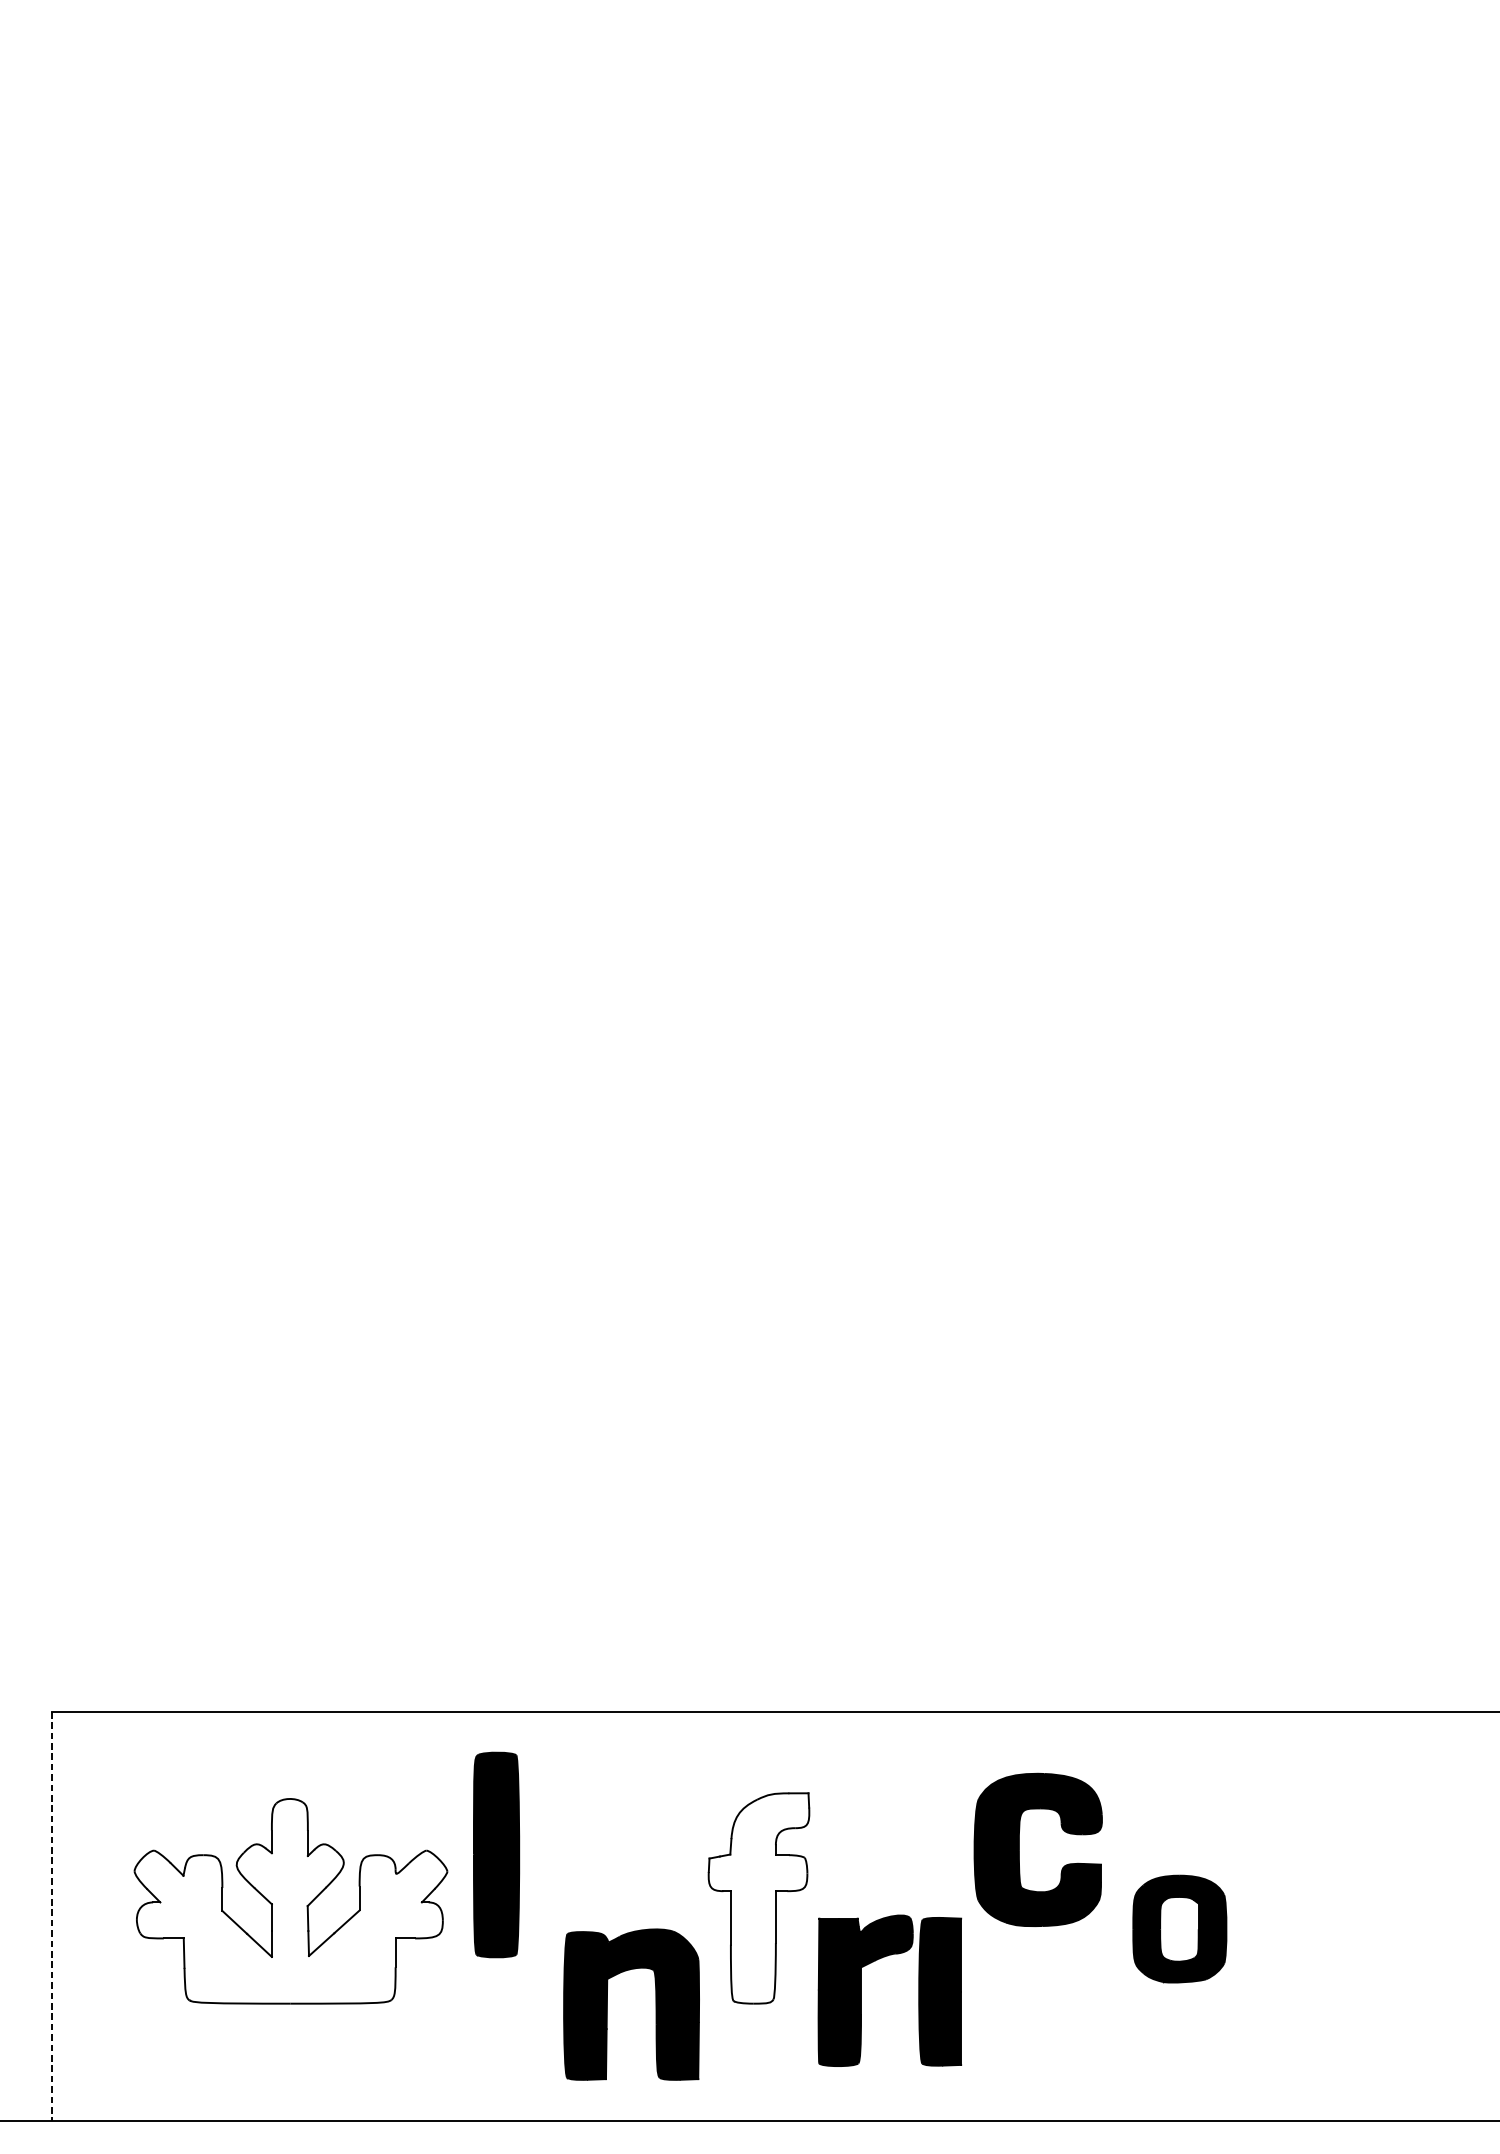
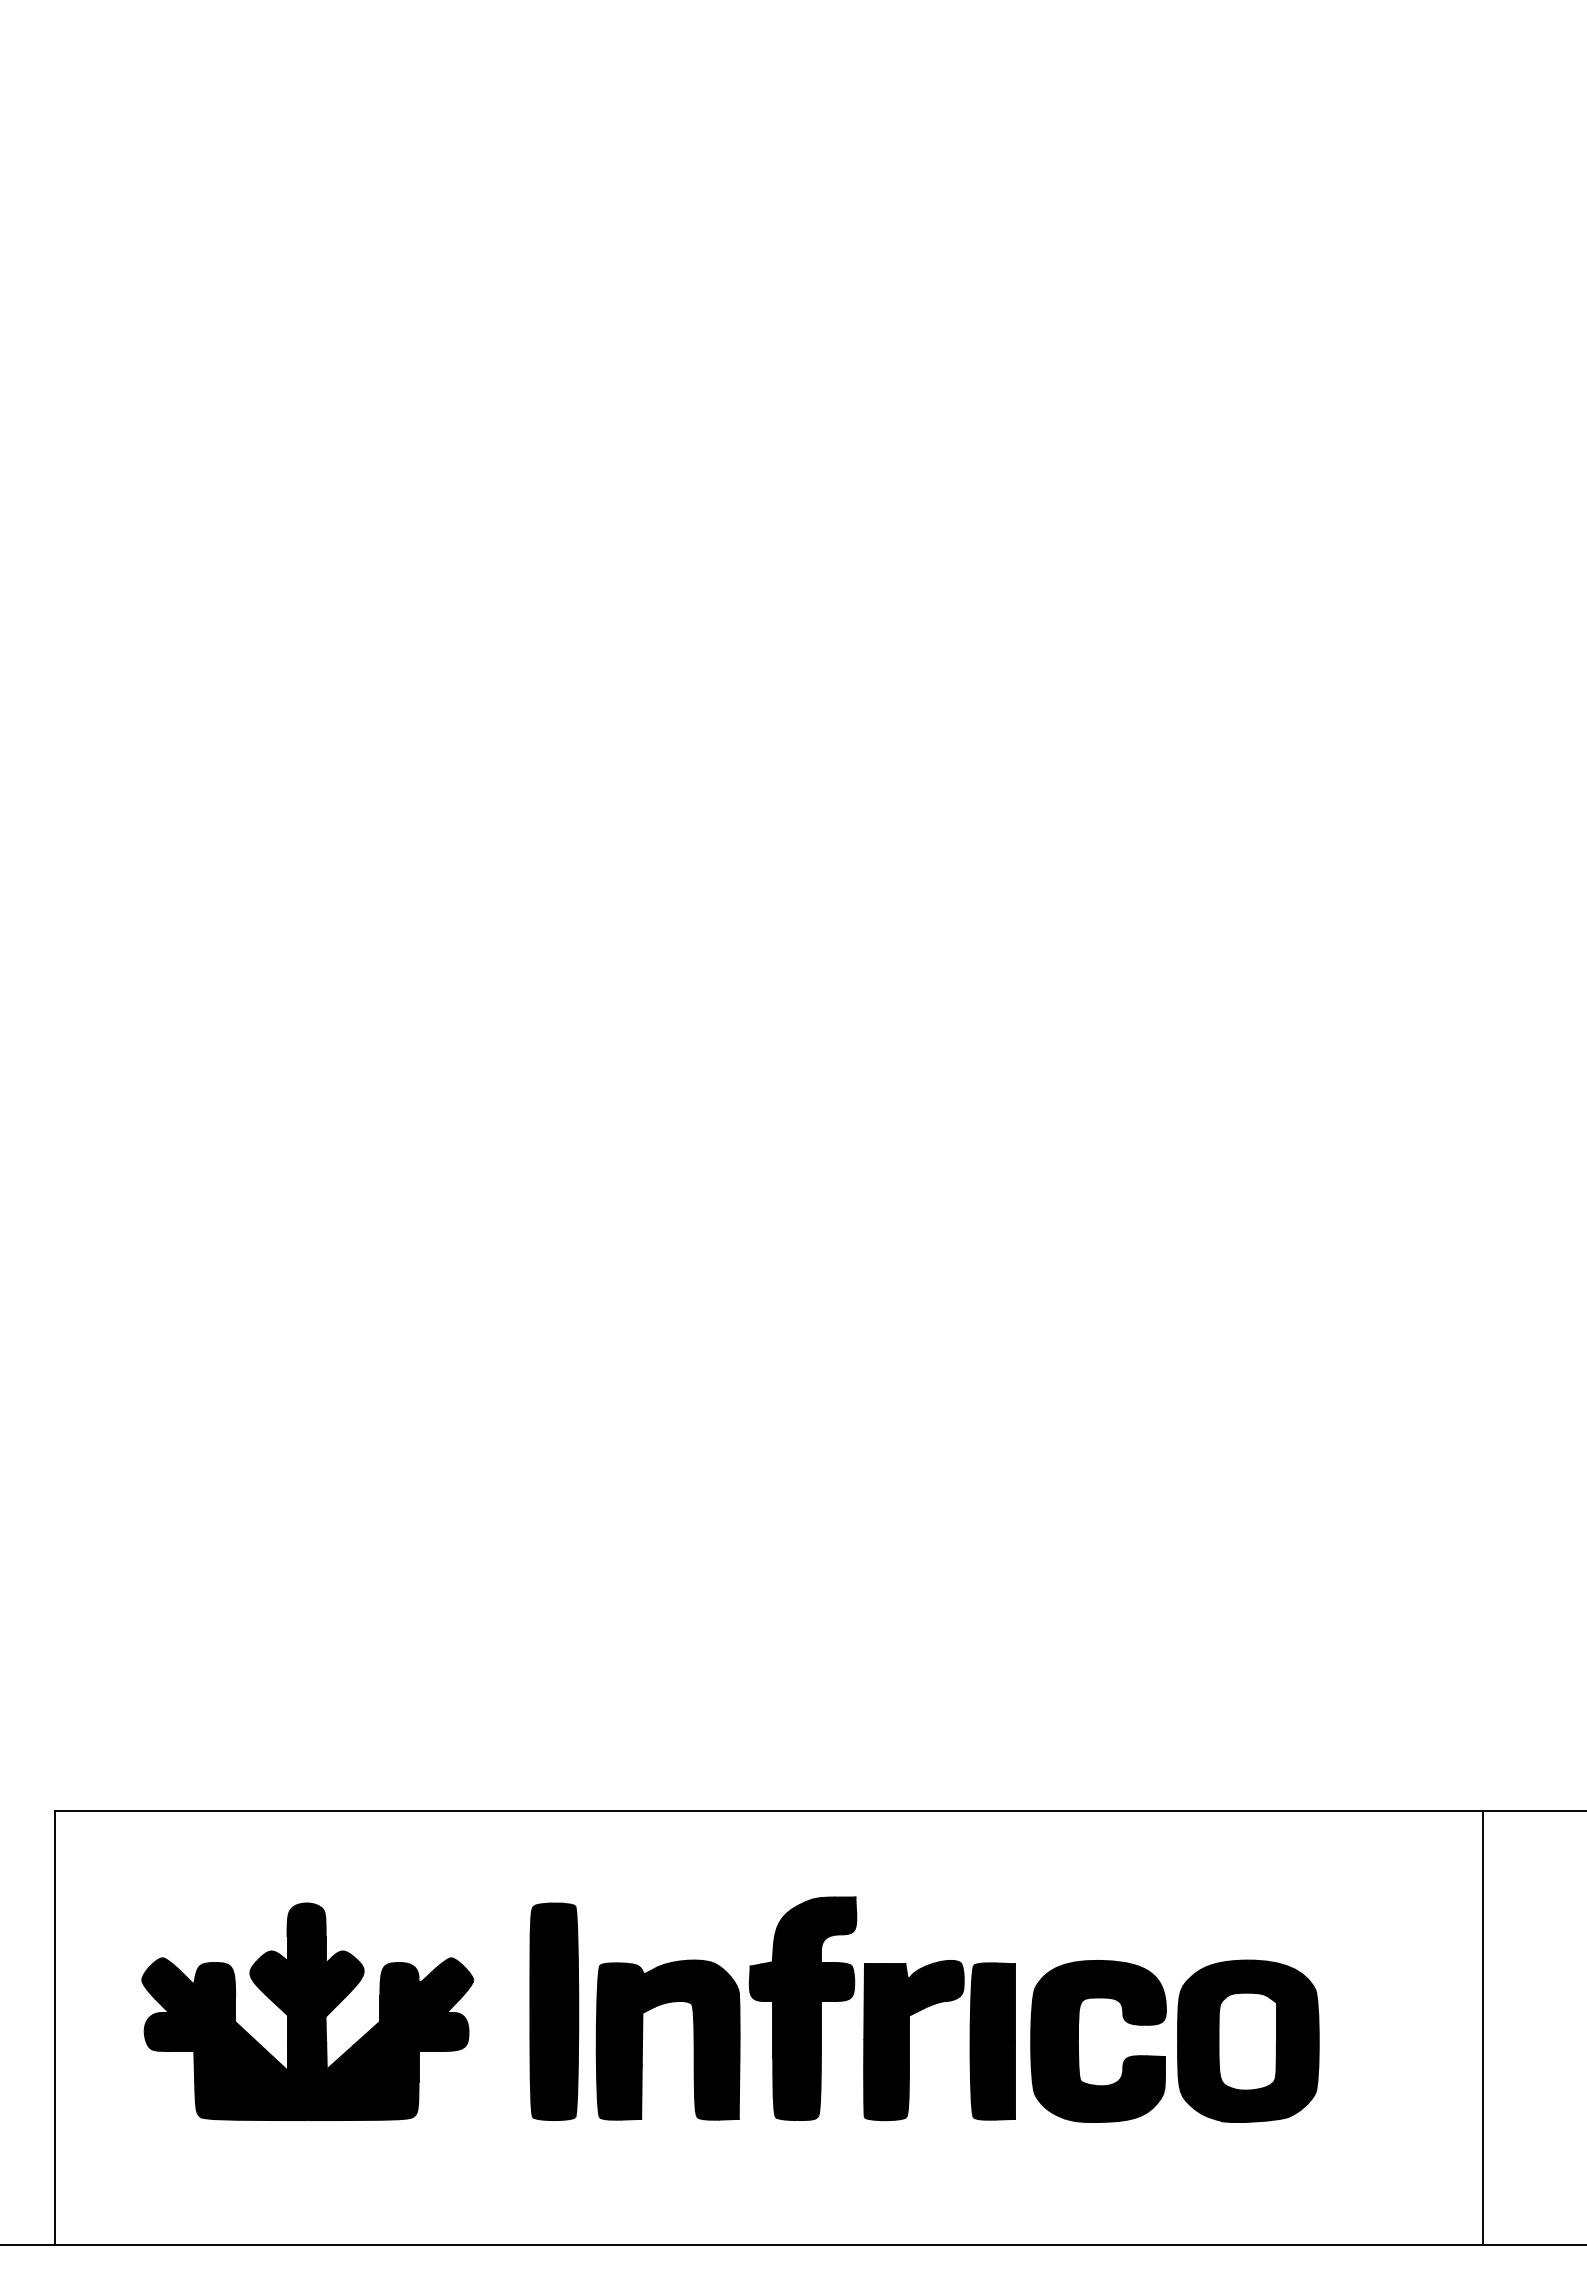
part: (1019, 1850) -> (1078, 2041), moved
part: (496, 1854) -> (554, 2011), moved
fill: (758, 1898) -> (802, 2008), added
fill: (290, 1901) -> (307, 2011), added
line: (51, 1917) -> (54, 2028), dashed -> solid
line: (1401, 1917) -> (1482, 2028), added
part: (1179, 1928) -> (1248, 2040), size x1.43
part: (861, 1990) -> (909, 2040), moved
part: (608, 1998) -> (643, 2033), moved

